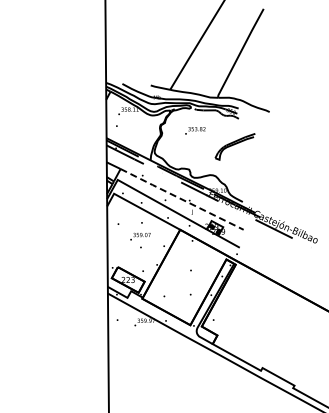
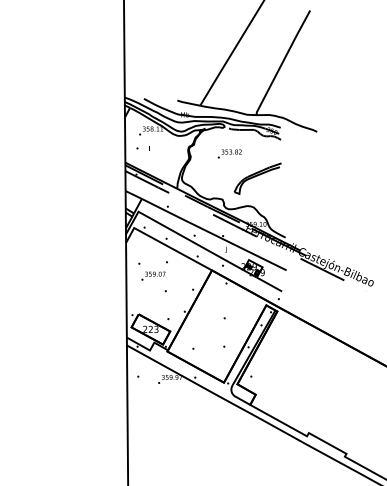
part: (234, 146) -> (257, 178), moved
line: (182, 199) -> (214, 234), dashed -> solid
text: (140, 236) -> (153, 275), moved

